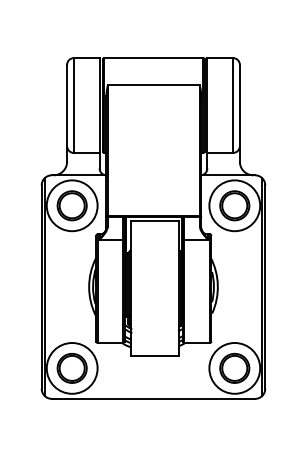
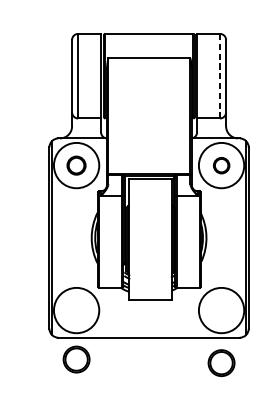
line: (233, 106) -> (220, 77), solid -> dashed
part: (71, 205) -> (75, 165), size x0.7
part: (234, 205) -> (221, 165), size x0.6
part: (71, 368) -> (75, 359), moved
part: (234, 368) -> (221, 363), moved

